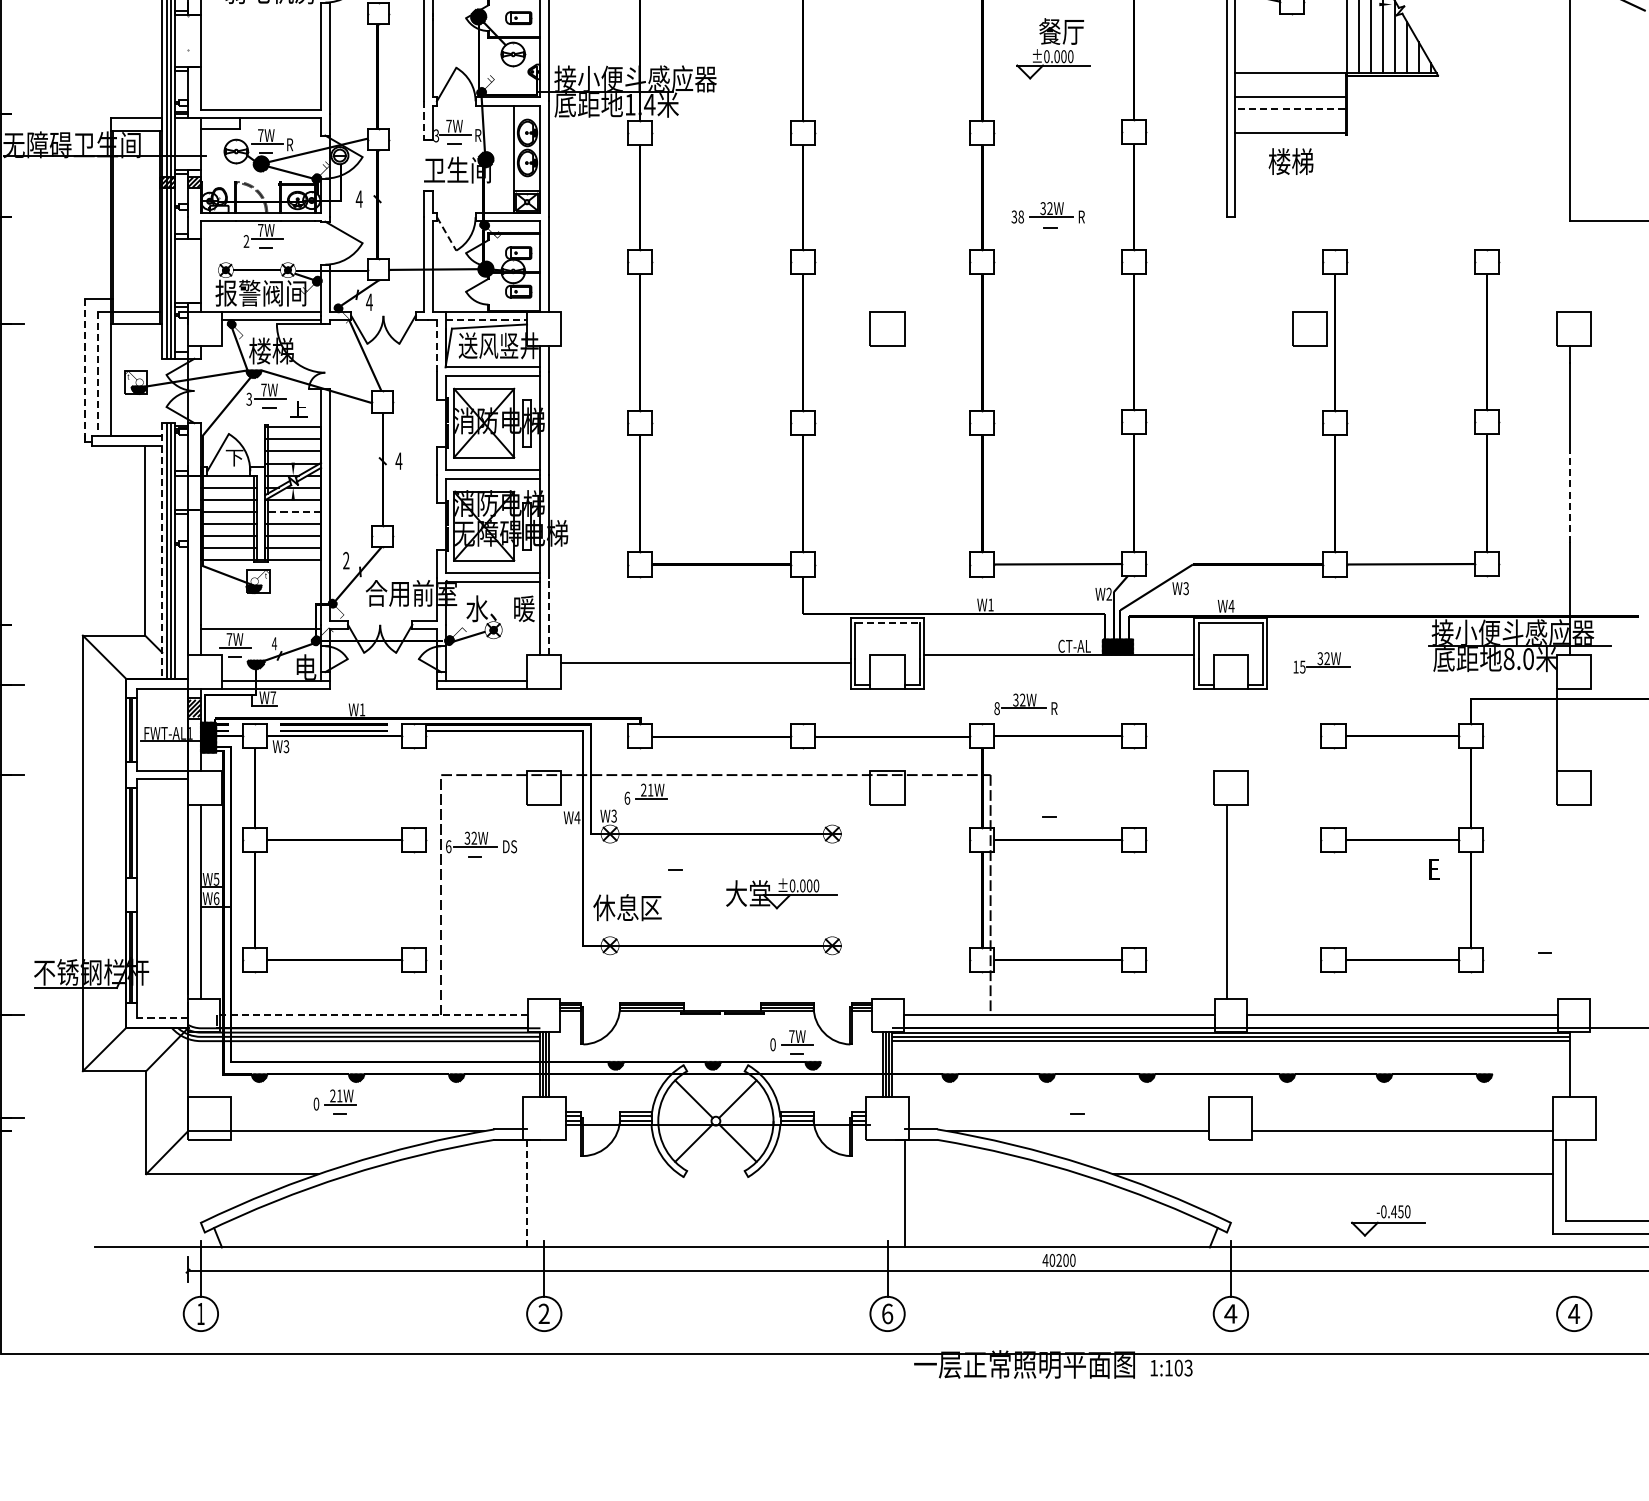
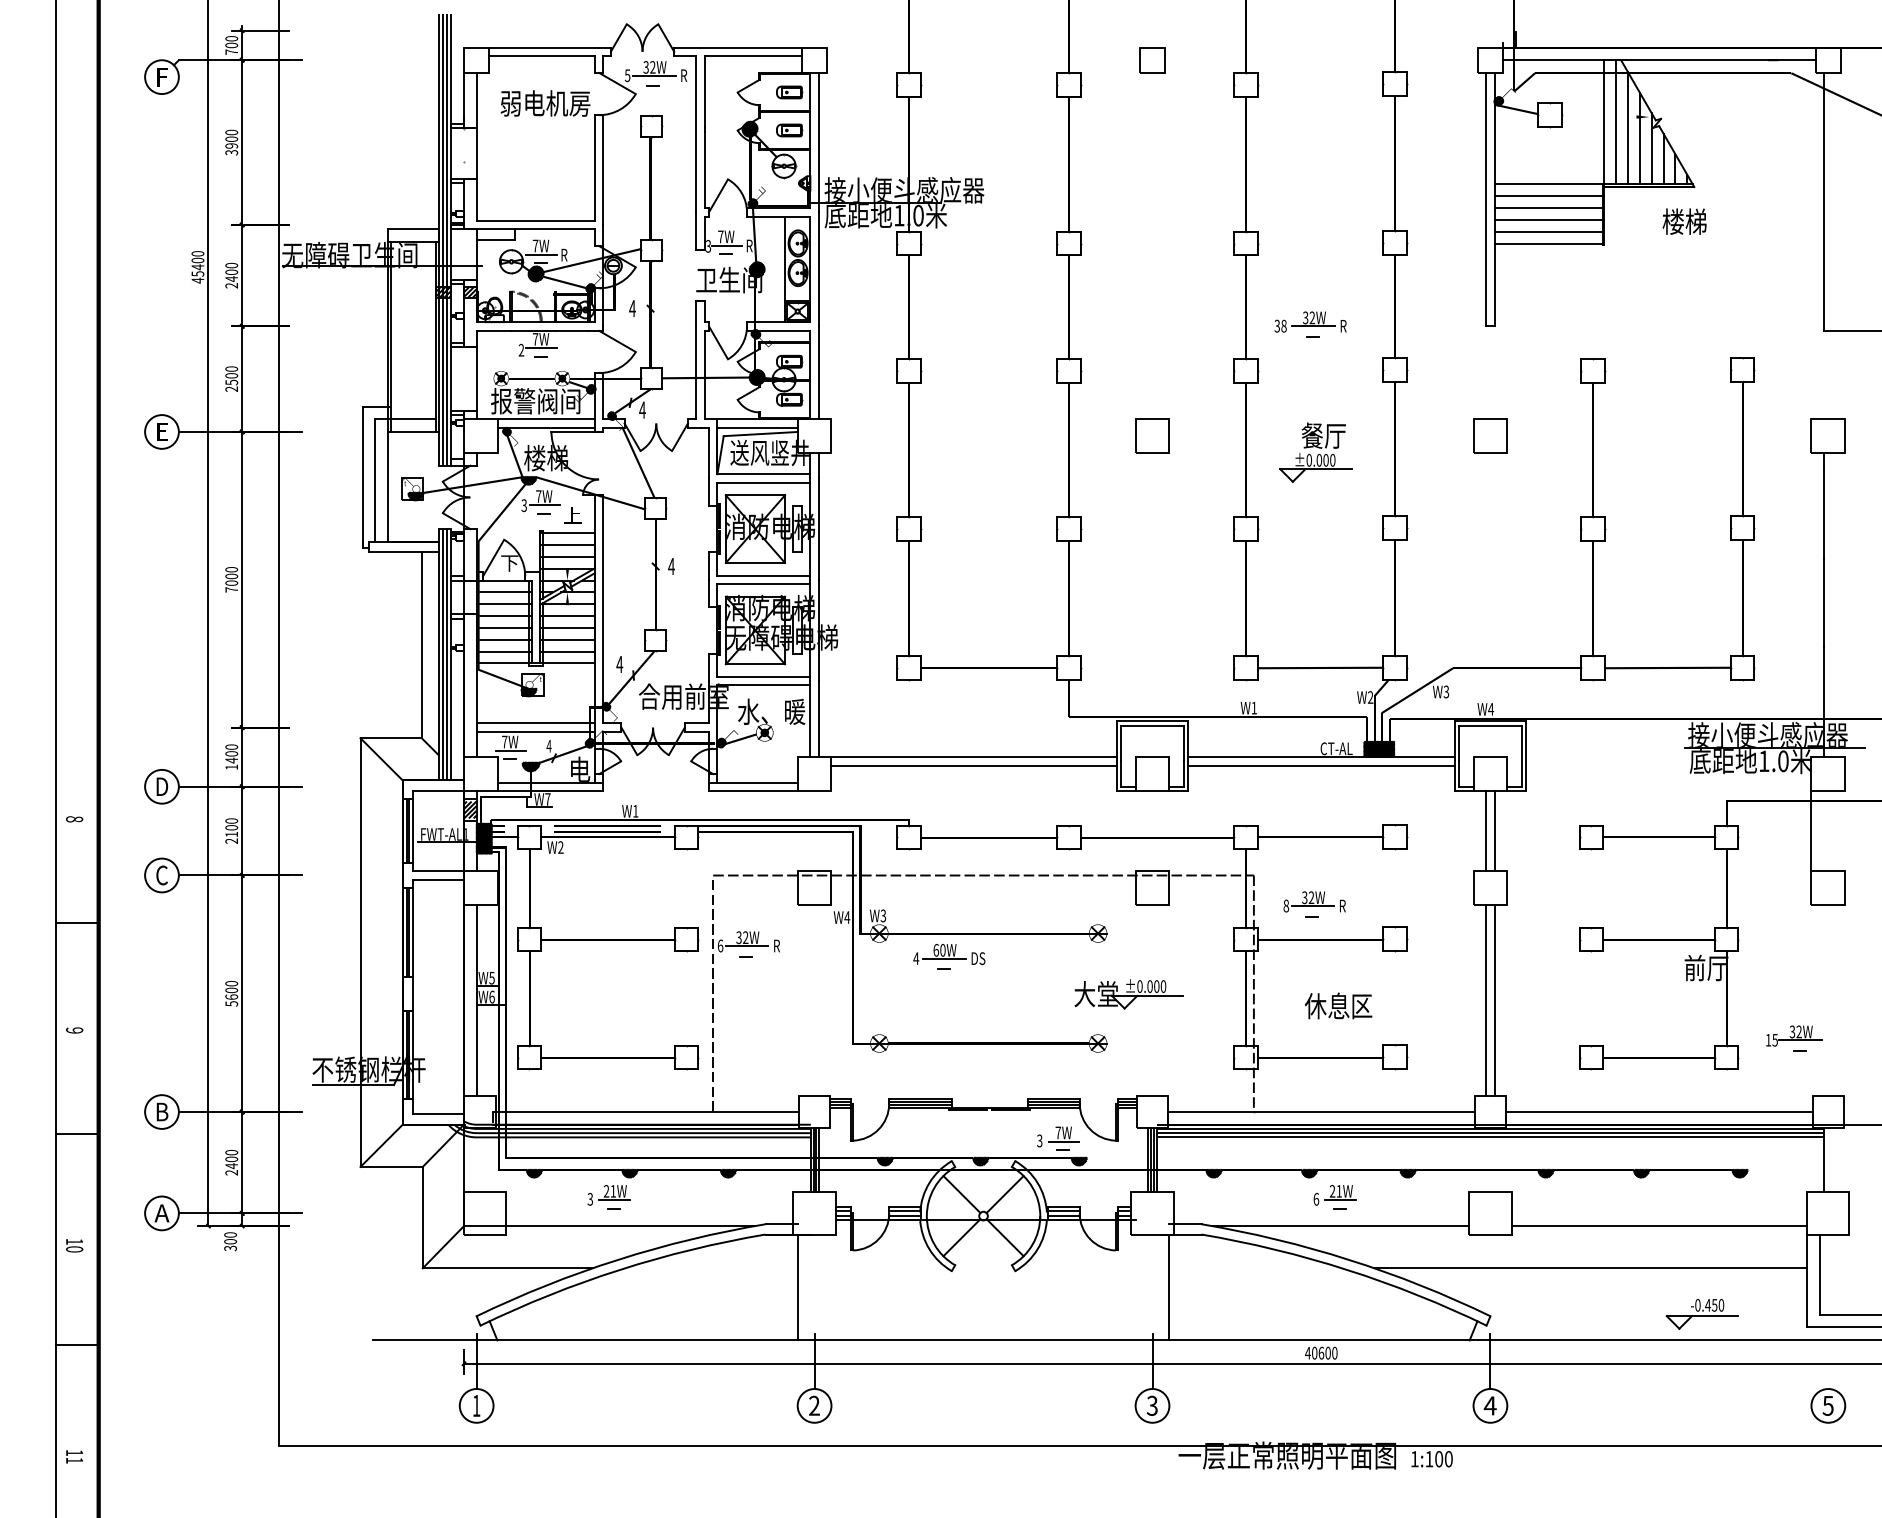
part: (1053, 48) -> (1315, 452), moved
line: (1289, 85) -> (1548, 196), added
text: (649, 104) -> (918, 215), 1.4 -> 1.0
line: (1289, 108) -> (1548, 219), dashed -> solid
line: (424, 120) -> (696, 231), dashed -> solid
line: (1289, 120) -> (1548, 231), added
text: (1290, 161) -> (1684, 221), moved
line: (446, 234) -> (718, 343), dashed -> solid
line: (487, 319) -> (758, 427), dashed -> solid
part: (1310, 328) -> (1490, 435), moved
line: (436, 346) -> (708, 453), dashed -> solid
line: (84, 370) -> (362, 477), dashed -> solid
line: (98, 374) -> (375, 481), dashed -> solid
line: (1570, 497) -> (1824, 602), dashed -> solid
line: (292, 511) -> (566, 616), dashed -> solid
line: (162, 550) -> (438, 654), dashed -> solid
text: (346, 559) -> (619, 663), 2 -> 4
line: (548, 615) -> (818, 718), dashed -> solid
line: (260, 620) -> (535, 723), added
line: (887, 622) -> (1152, 725), dashed -> solid
line: (705, 655) -> (973, 757), added
text: (1509, 659) -> (1764, 761), 8.0 -> 1.0
part: (1322, 662) -> (1794, 1035), moved
line: (1059, 663) -> (1321, 765), added
part: (1025, 703) -> (1314, 901), moved
line: (1226, 730) -> (1486, 831), added
line: (1235, 730) -> (1494, 831), added
text: (286, 746) -> (560, 847), W3 -> W2
part: (645, 794) -> (1334, 1195), moved
text: (510, 846) -> (781, 945), DS -> R
part: (681, 855) -> (949, 954), added
text: (1450, 868) -> (1706, 967), E -> 前厅
part: (780, 893) -> (1128, 994), moved
line: (1235, 902) -> (1494, 1000), added
text: (627, 907) -> (1338, 1005), moved
line: (372, 1015) -> (645, 1112), dashed -> solid
line: (162, 1017) -> (438, 1114), dashed -> solid
text: (772, 1044) -> (1039, 1140), 0 -> 3
text: (316, 1104) -> (590, 1199), 0 -> 3
line: (526, 1193) -> (797, 1287), dashed -> solid
part: (1387, 1221) -> (1701, 1314), moved
text: (1059, 1259) -> (1321, 1352), 40200 -> 40600
text: (886, 1313) -> (1151, 1405), 6 -> 3
text: (1574, 1313) -> (1828, 1405), 4 -> 5
text: (1188, 1368) -> (1448, 1459), 1:103 -> 1:100

